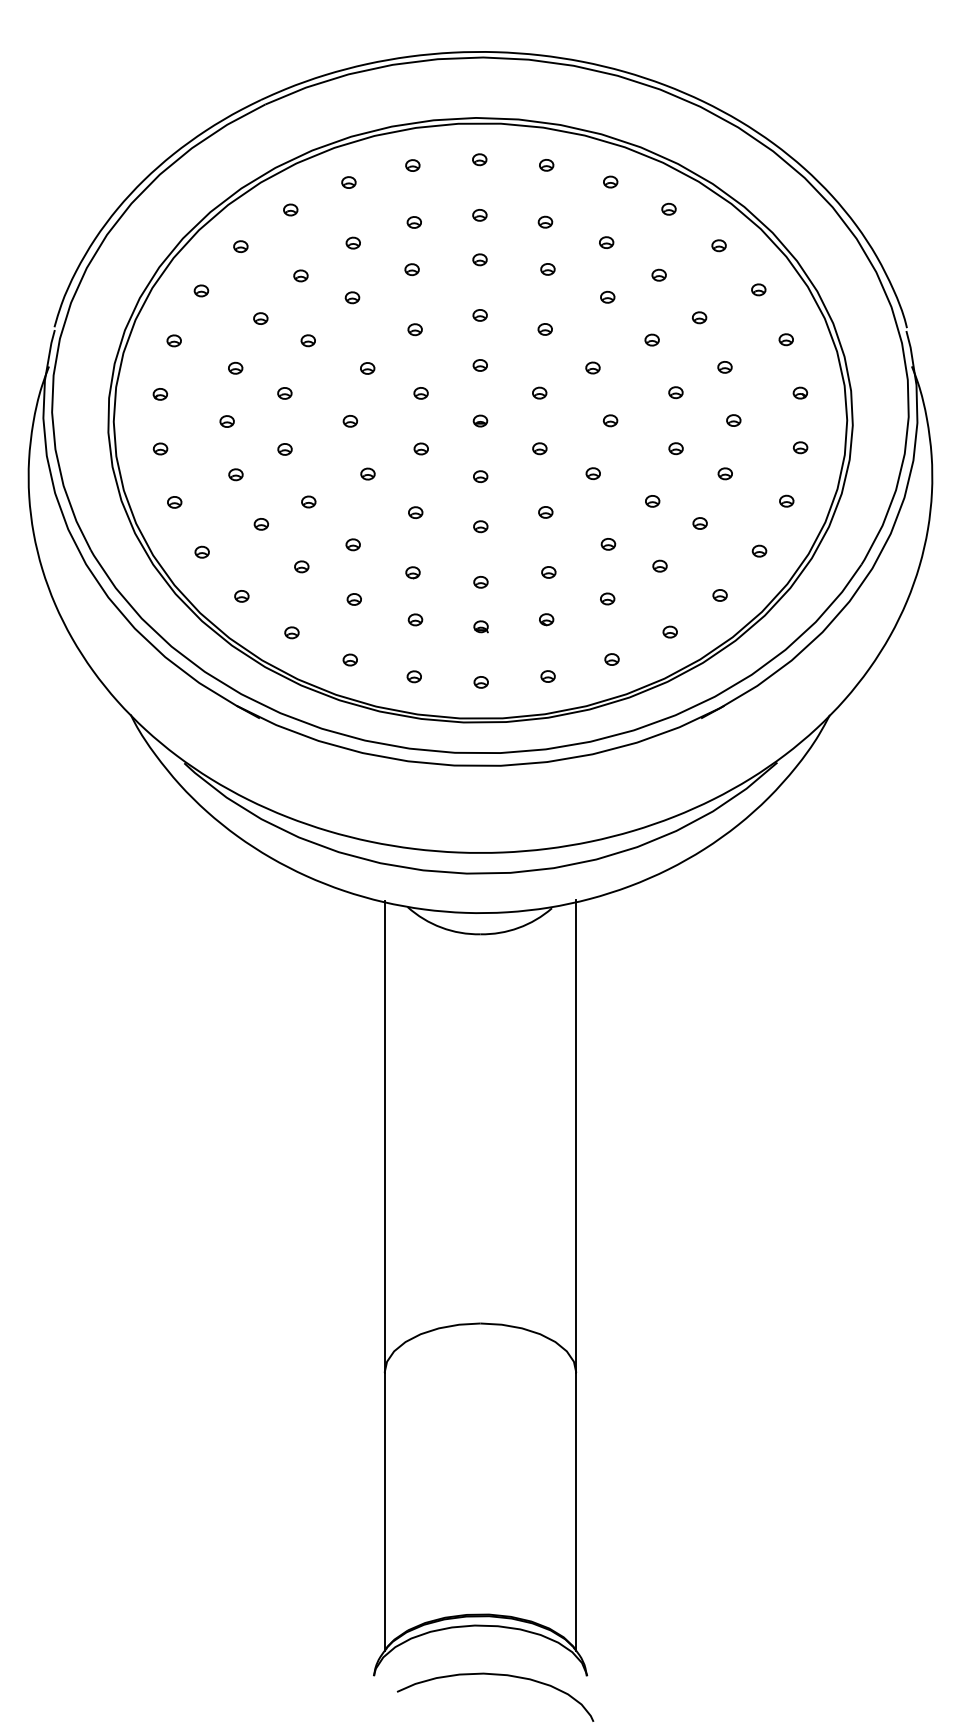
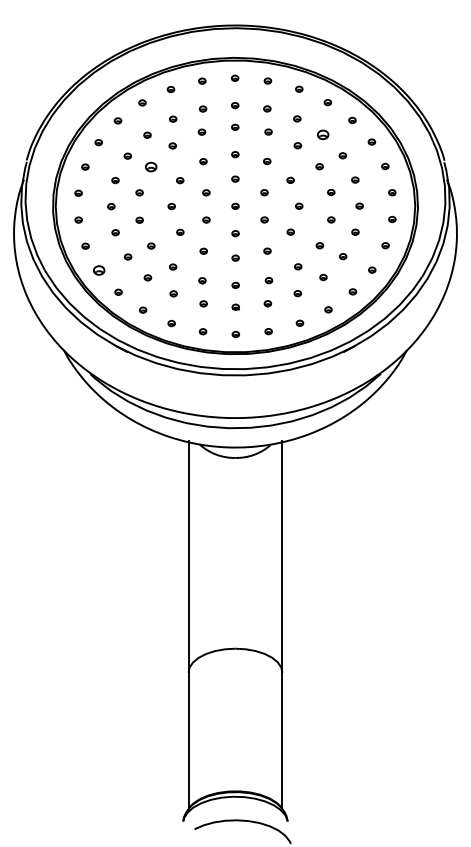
part: (658, 274) -> (322, 134), size x1.6
part: (307, 339) -> (150, 166), size x1.6
part: (200, 551) -> (98, 270), size x1.6

